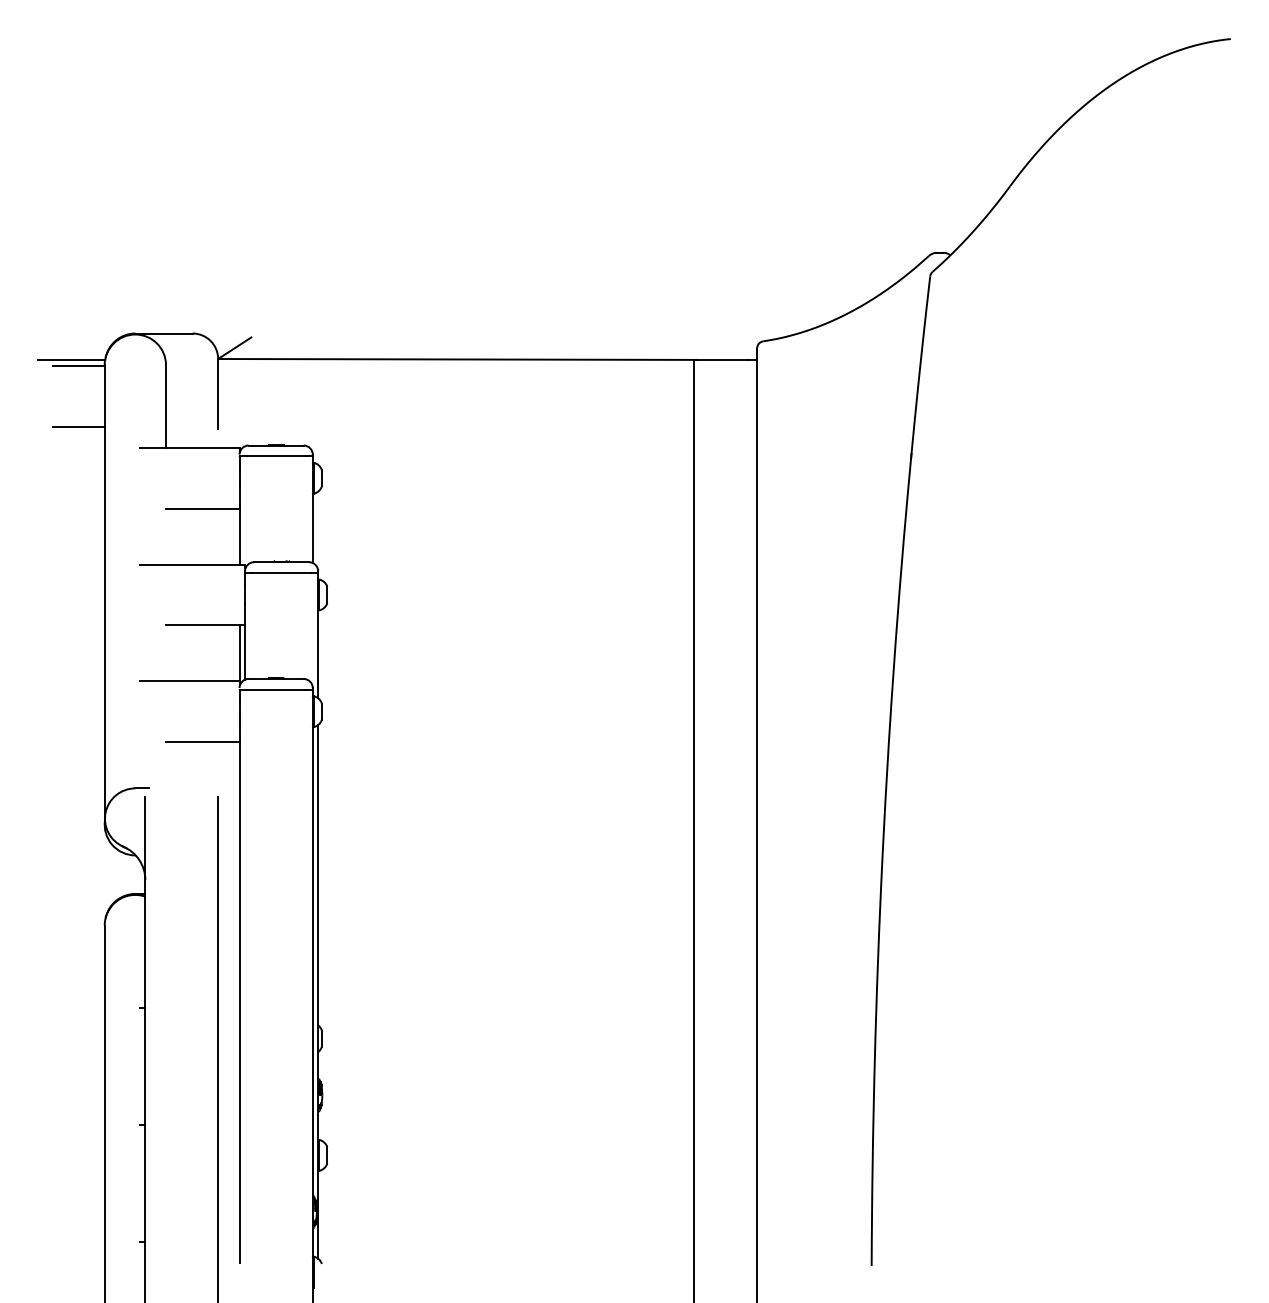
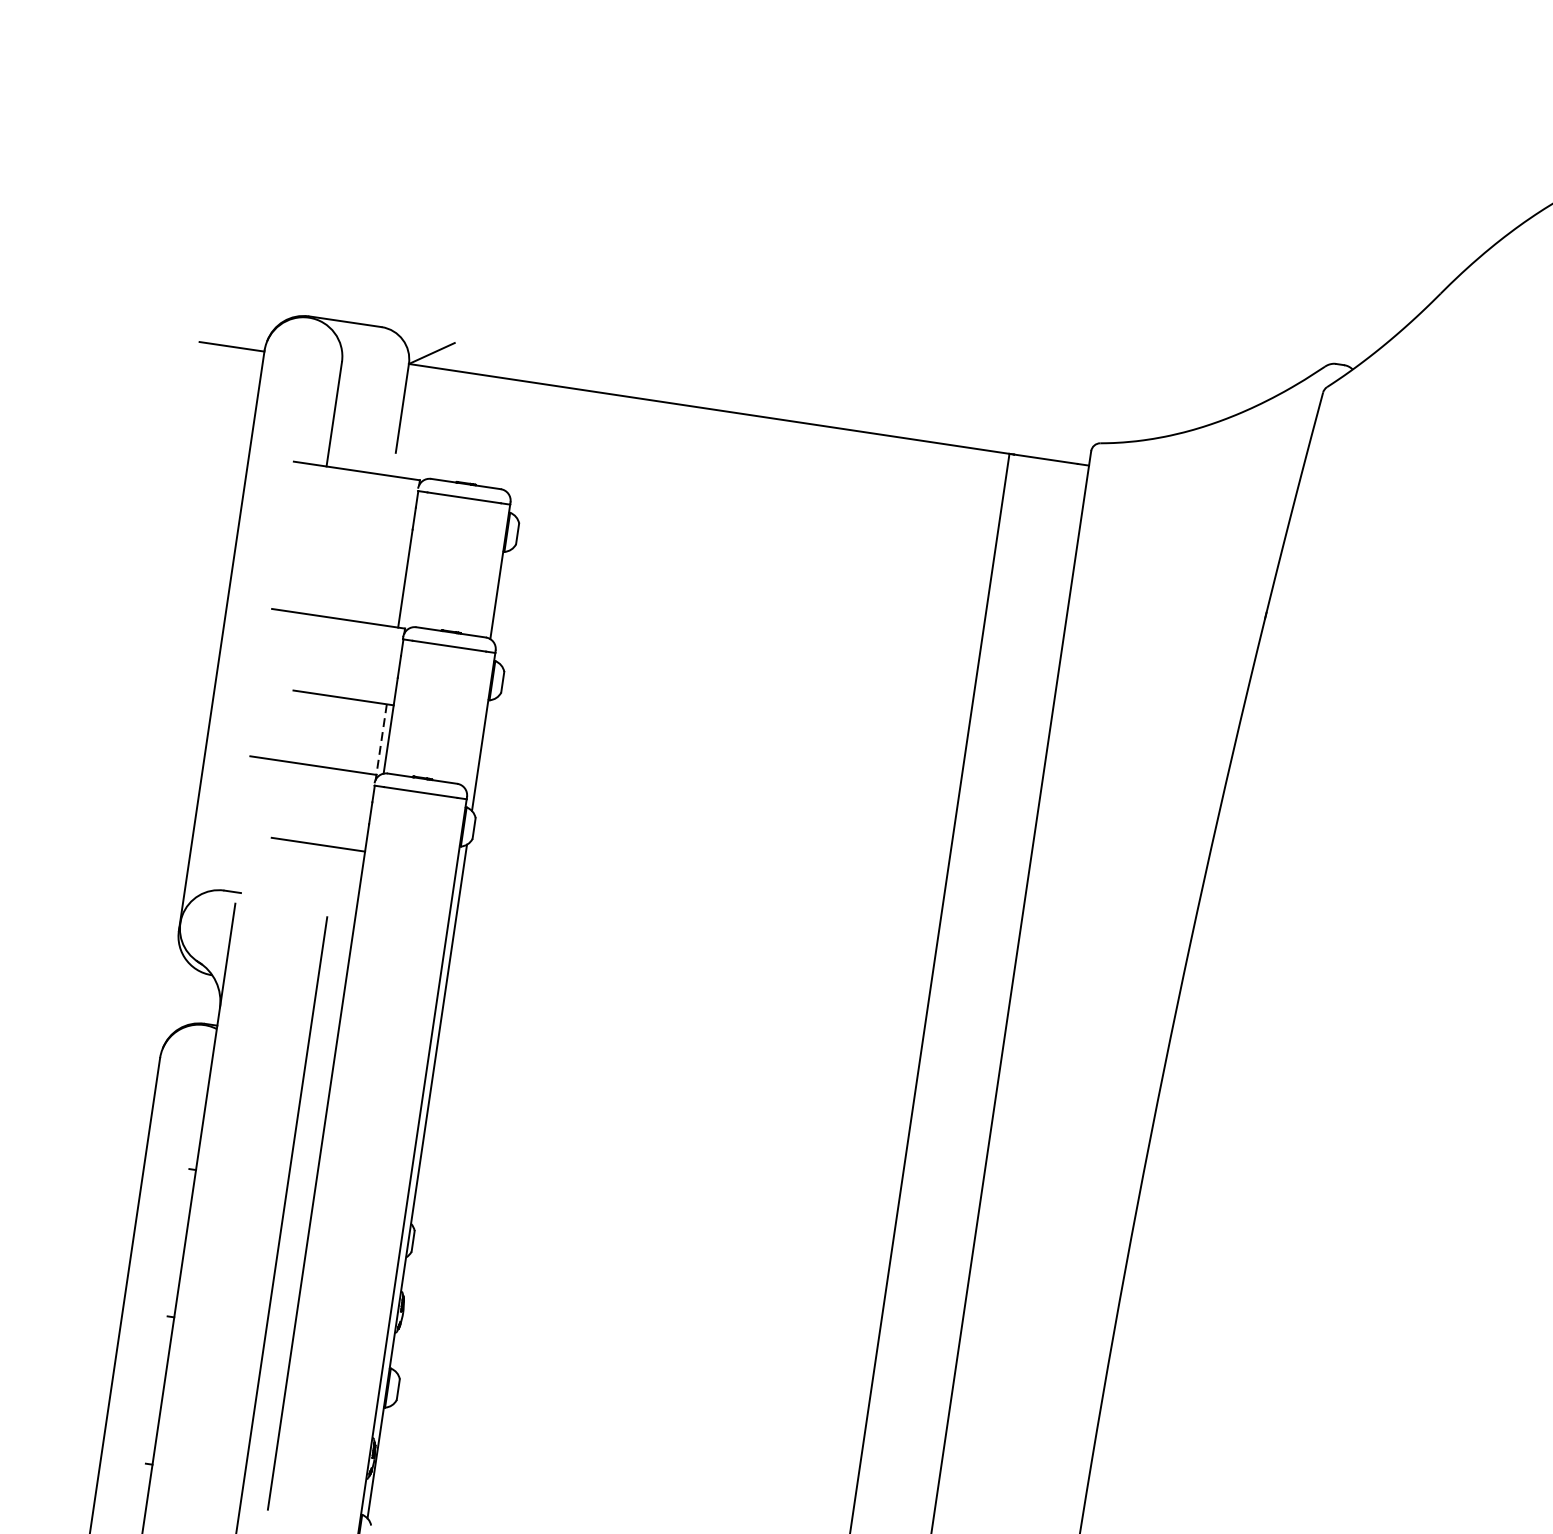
line: (71, 359) -> (223, 337), removed
line: (78, 426) -> (220, 423), removed
line: (203, 508) -> (362, 549), removed
line: (240, 653) -> (382, 739), solid -> dashed

